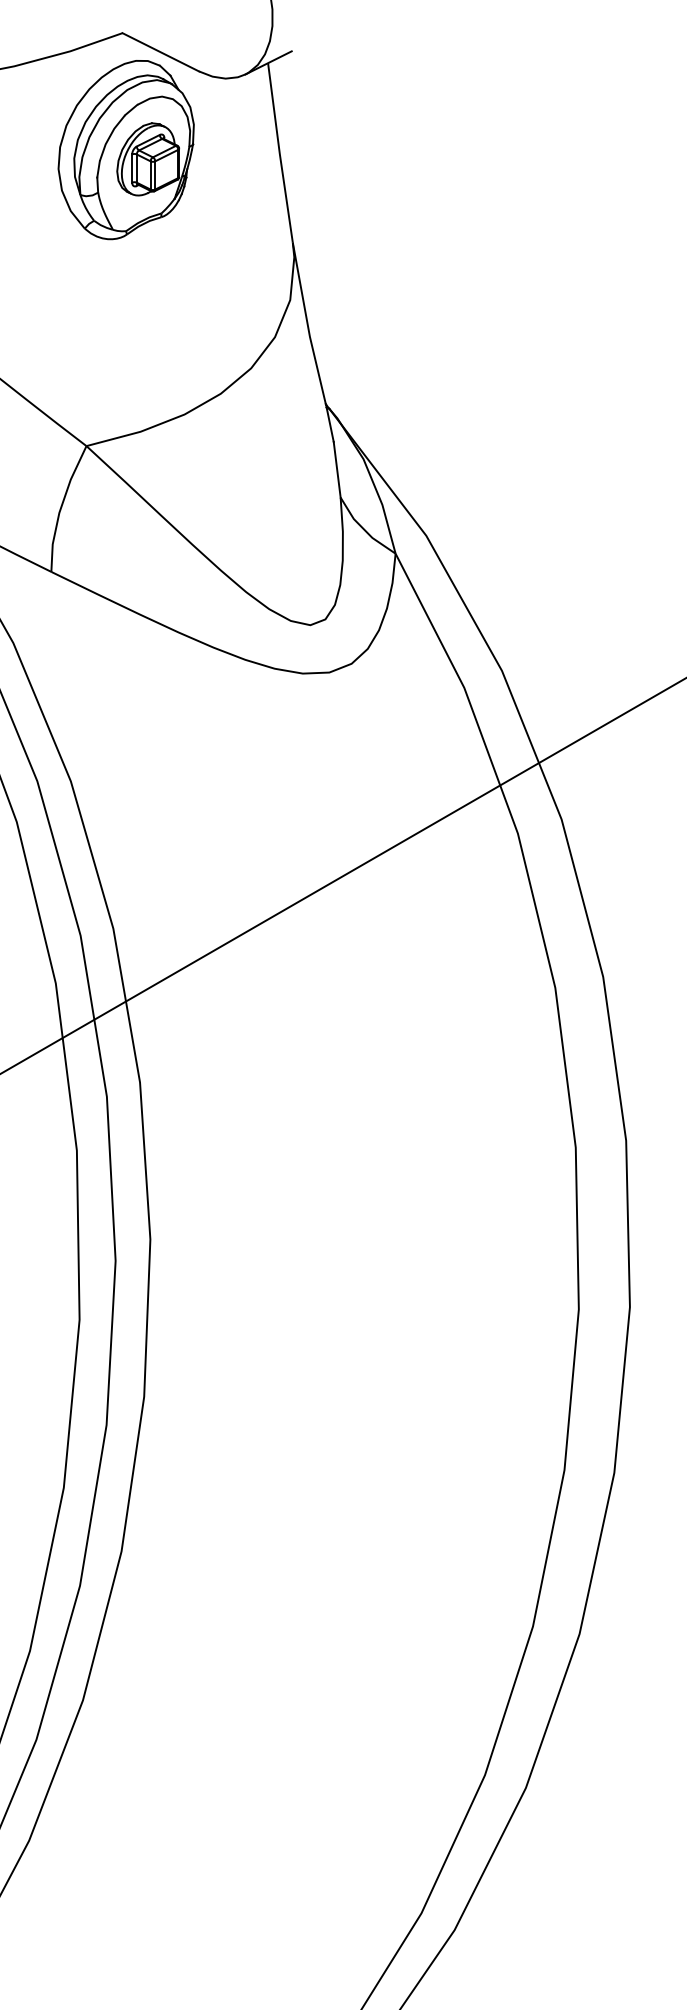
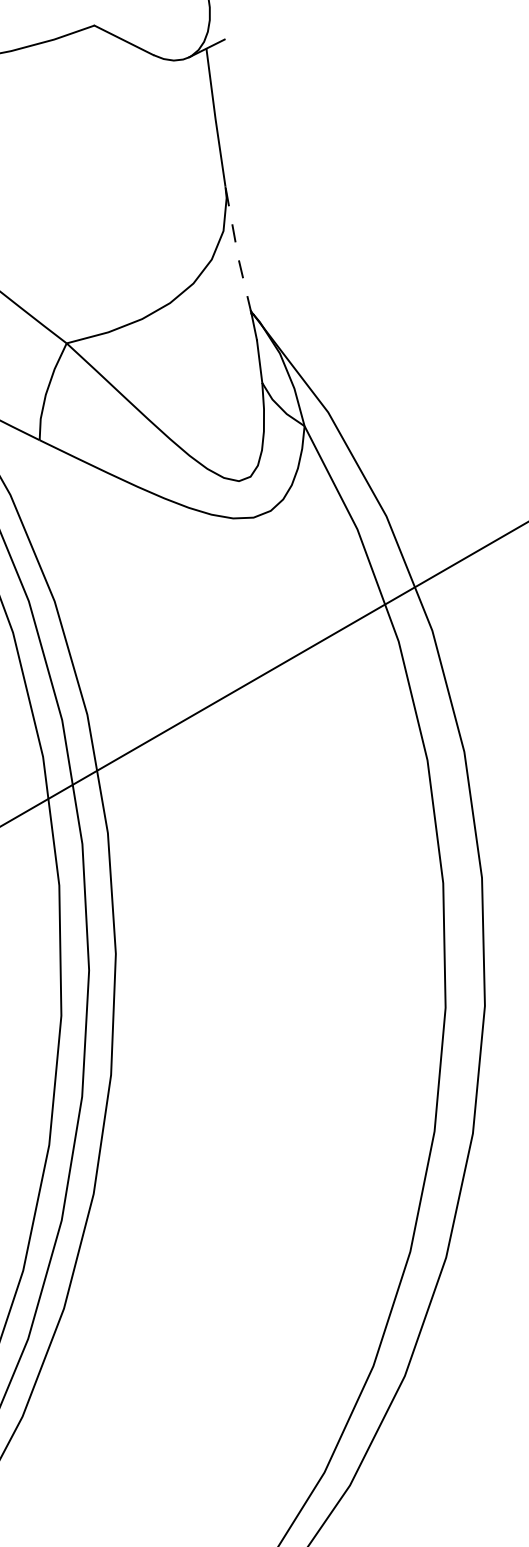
part: (126, 149) -> (97, 115), removed
line: (308, 326) -> (237, 251), solid -> dashed

